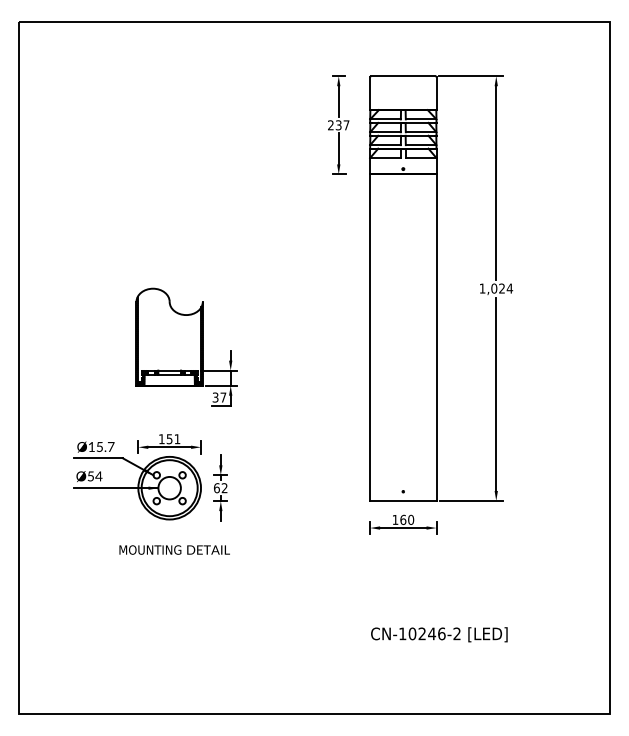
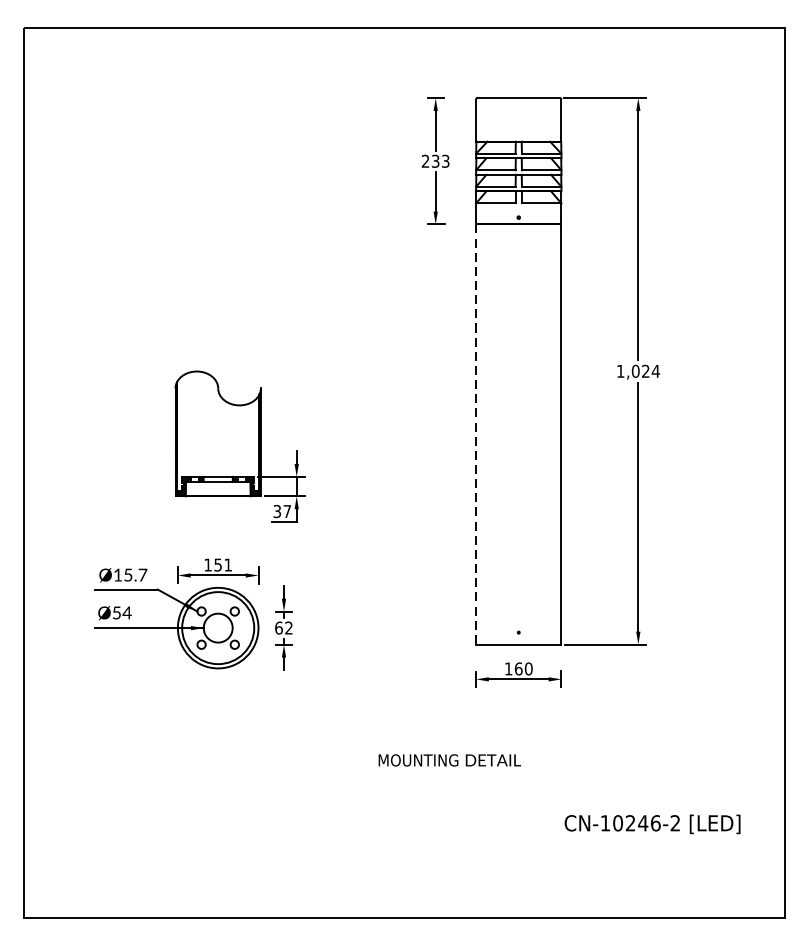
text: (346, 125) -> (445, 161), 237 -> 233
line: (370, 338) -> (476, 435), solid -> dashed
text: (174, 549) -> (449, 759), moved
text: (439, 634) -> (652, 824), moved

